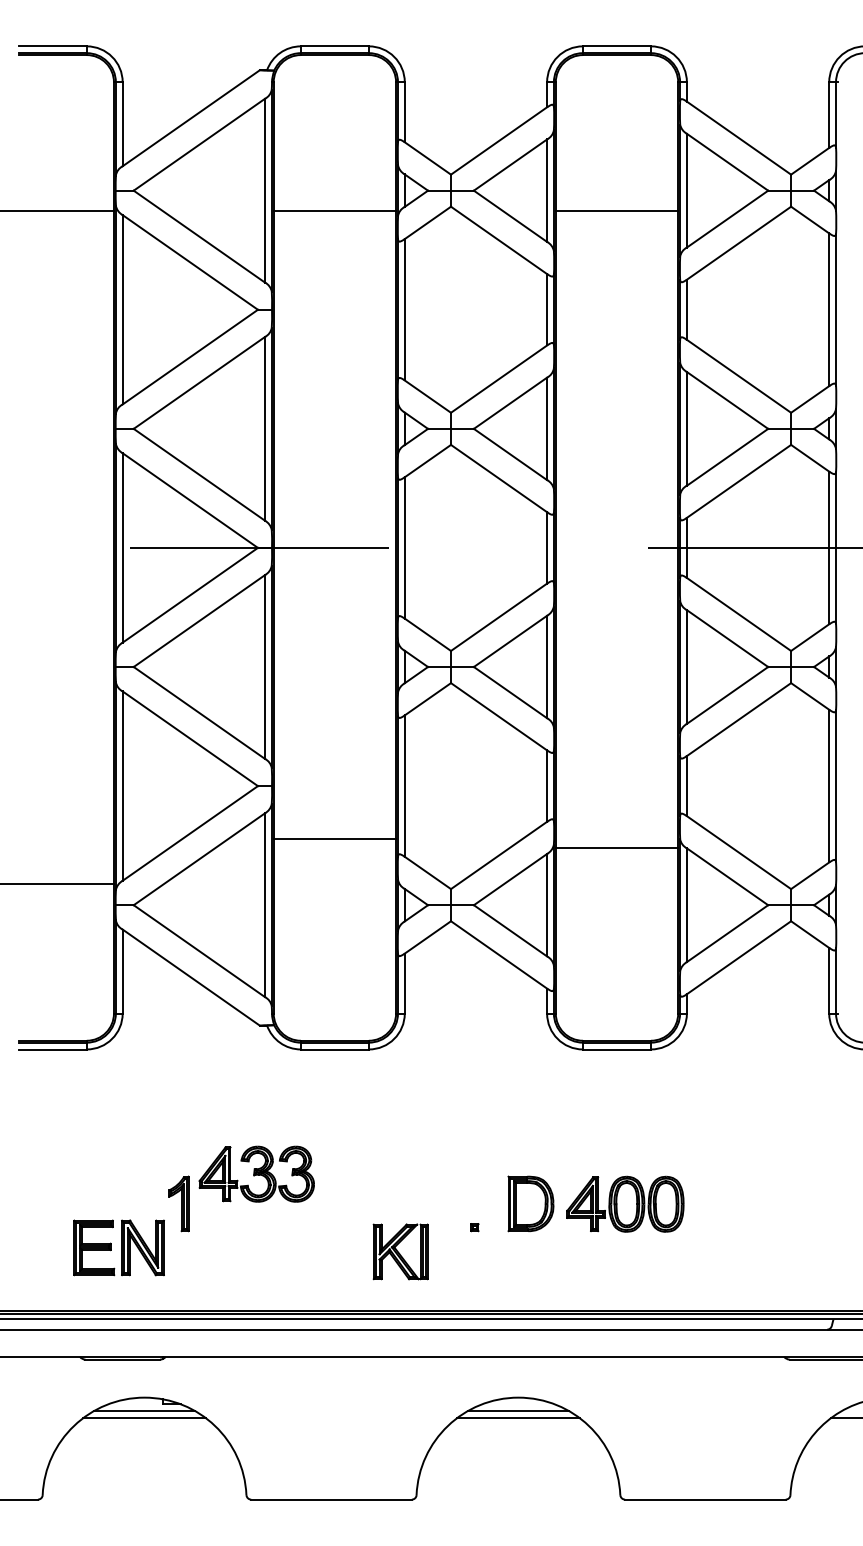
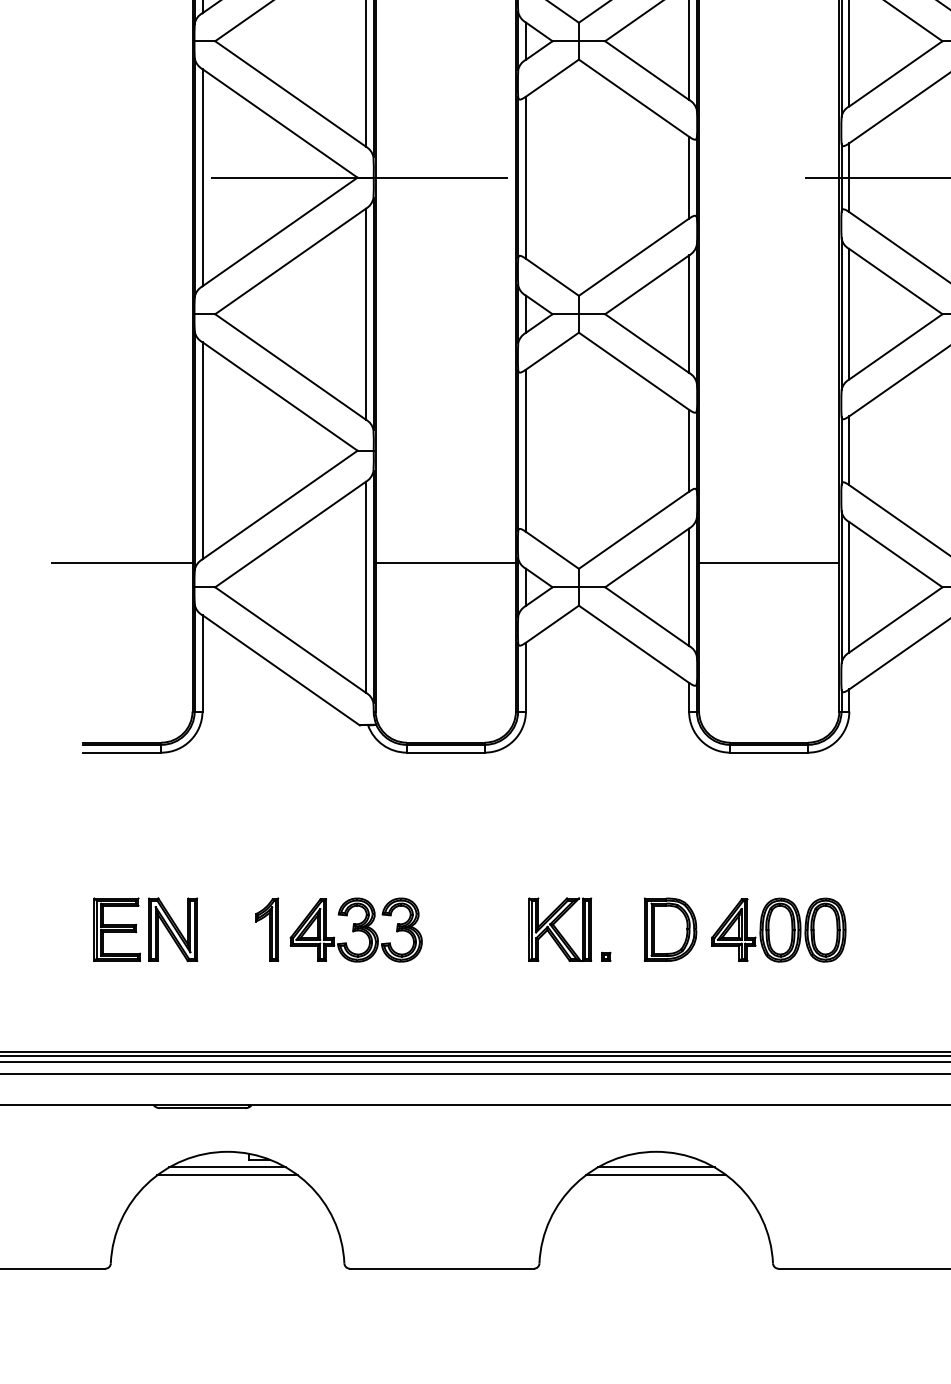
line: (334, 839) -> (445, 563), moved
line: (616, 848) -> (768, 563), moved
part: (256, 1173) -> (355, 929), moved
part: (118, 1247) -> (144, 929), moved
part: (400, 1251) -> (559, 929), moved

